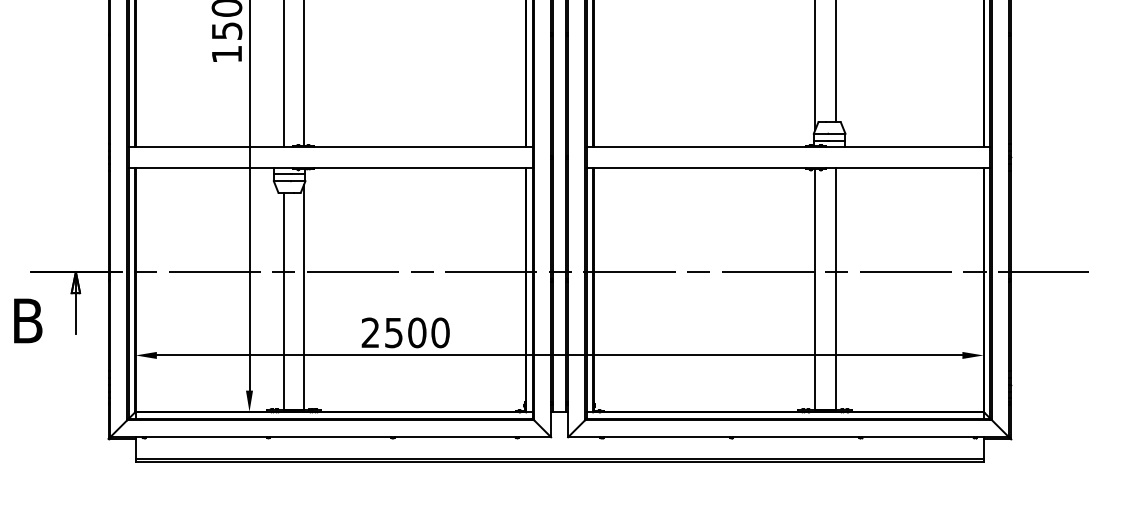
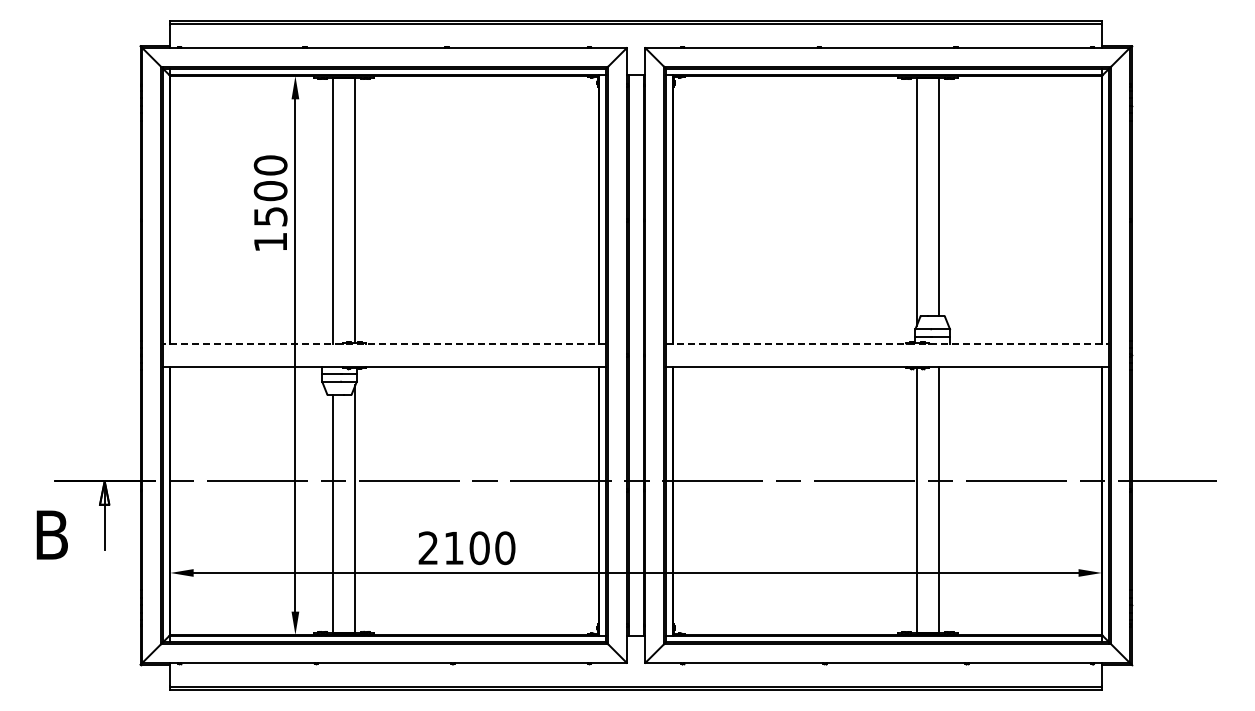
line: (330, 147) -> (384, 344), solid -> dashed
line: (788, 147) -> (887, 344), solid -> dashed
text: (393, 333) -> (453, 548), 2500 -> 2100

